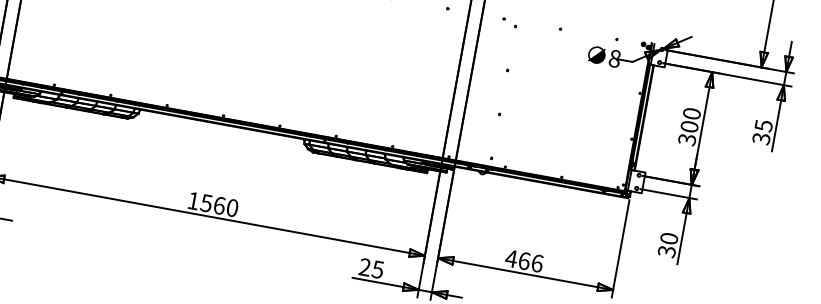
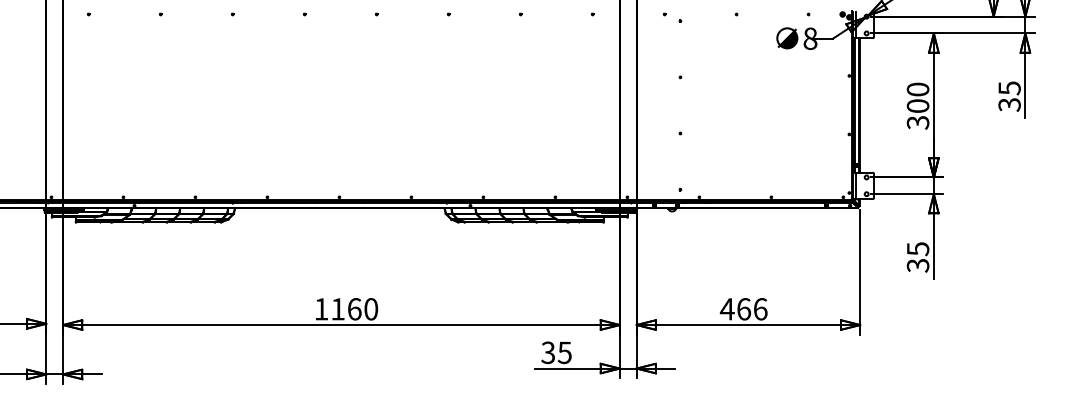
text: (206, 203) -> (337, 309), 1560 -> 1160
text: (668, 238) -> (917, 249), 30 -> 35
text: (365, 267) -> (548, 353), 25 -> 35

